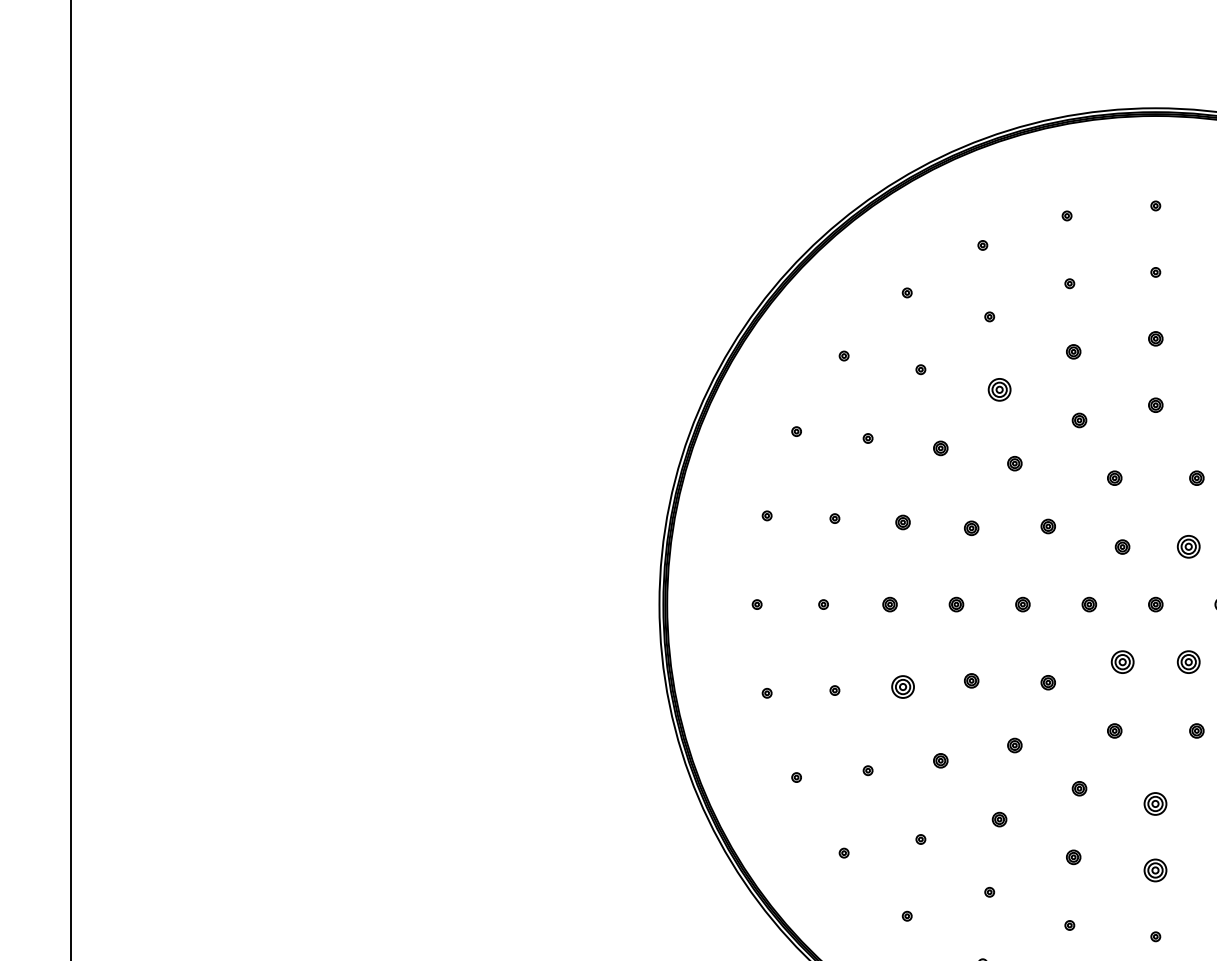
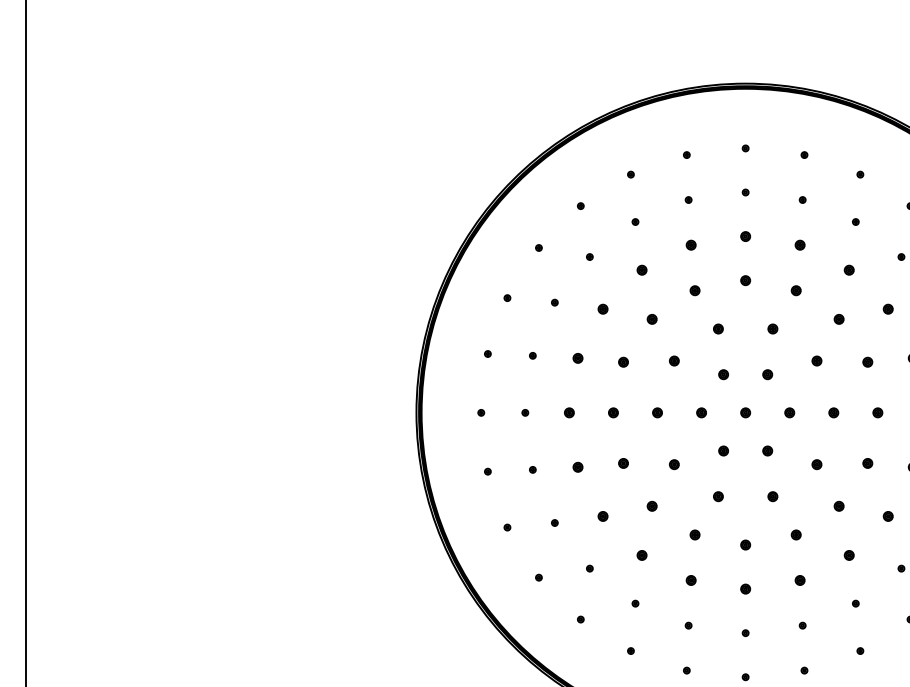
part: (998, 388) -> (641, 269), size x0.62
part: (1188, 546) -> (767, 374), size x0.62
part: (1122, 661) -> (723, 450), size x0.62
part: (1188, 661) -> (767, 450), size x0.62
part: (902, 685) -> (577, 466), size x0.62
part: (1155, 803) -> (745, 544), size x0.62
part: (1155, 869) -> (745, 588), size x0.62

